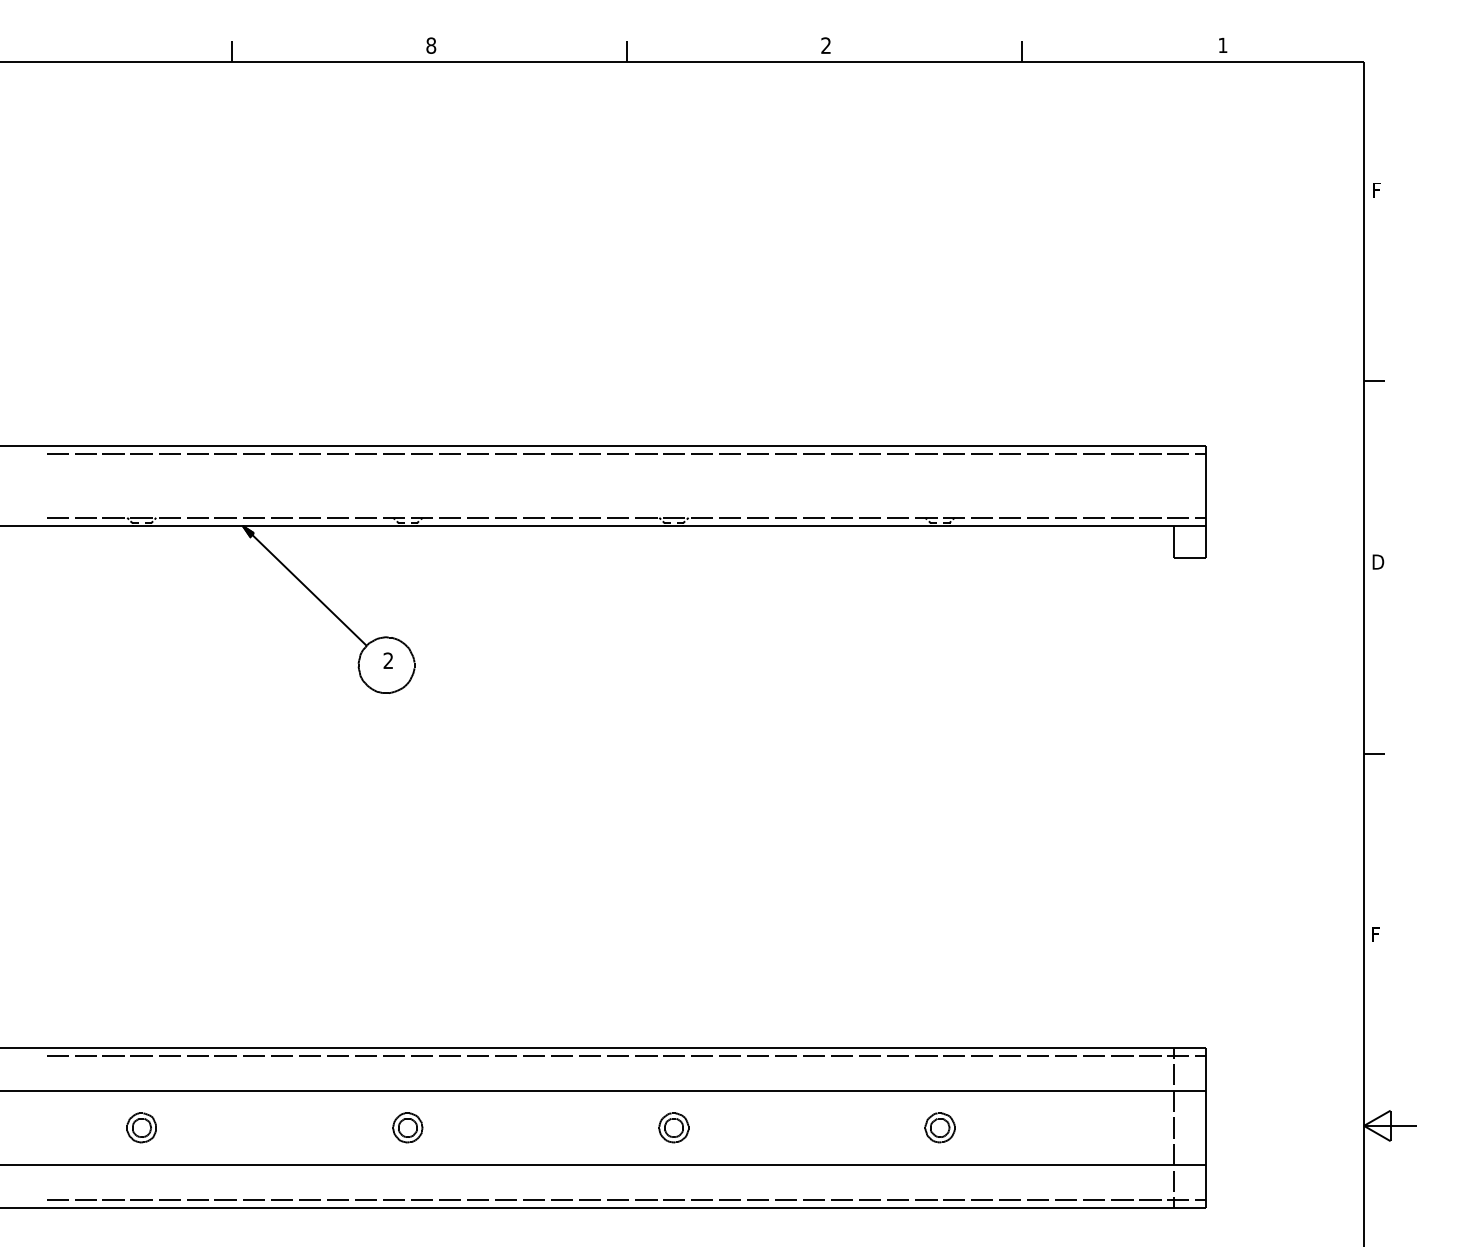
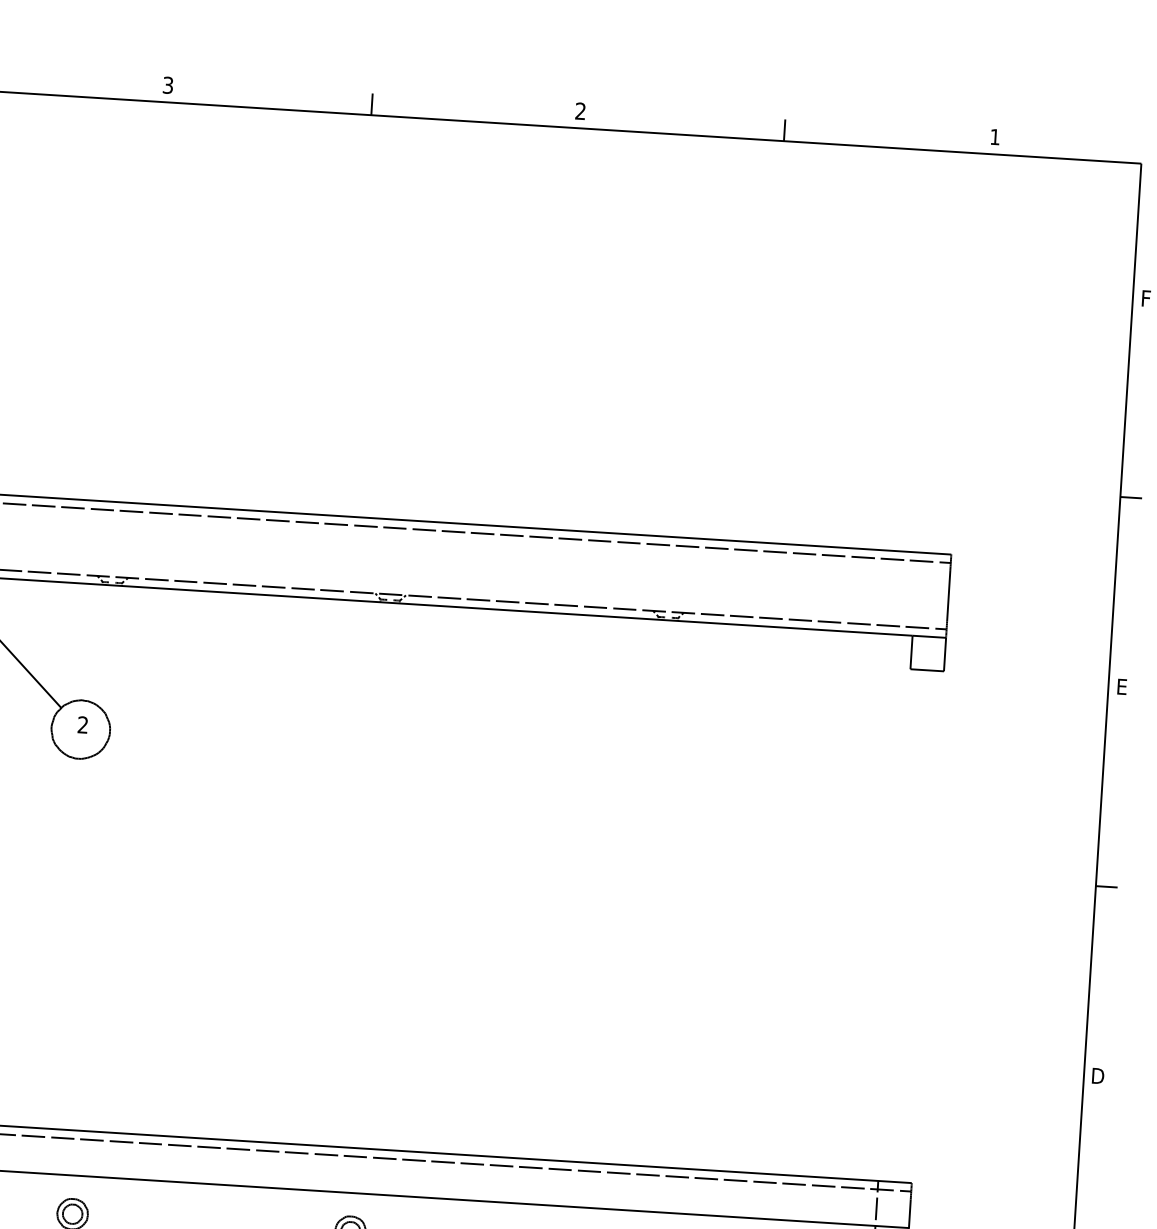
text: (431, 45) -> (168, 85), 8 -> 3
text: (1378, 561) -> (1123, 686), D -> E
text: (1377, 934) -> (1098, 1075), F -> D

